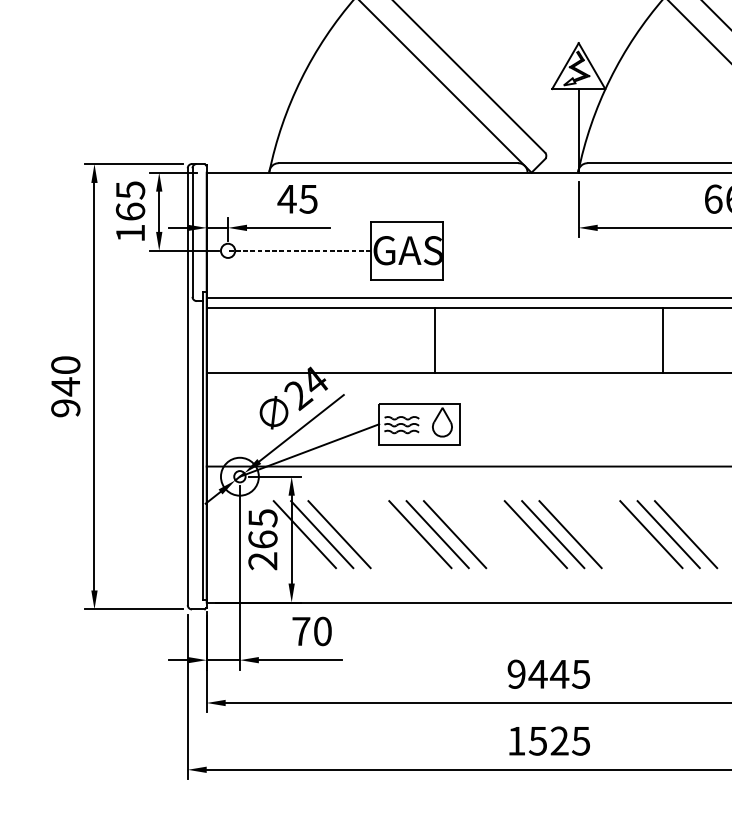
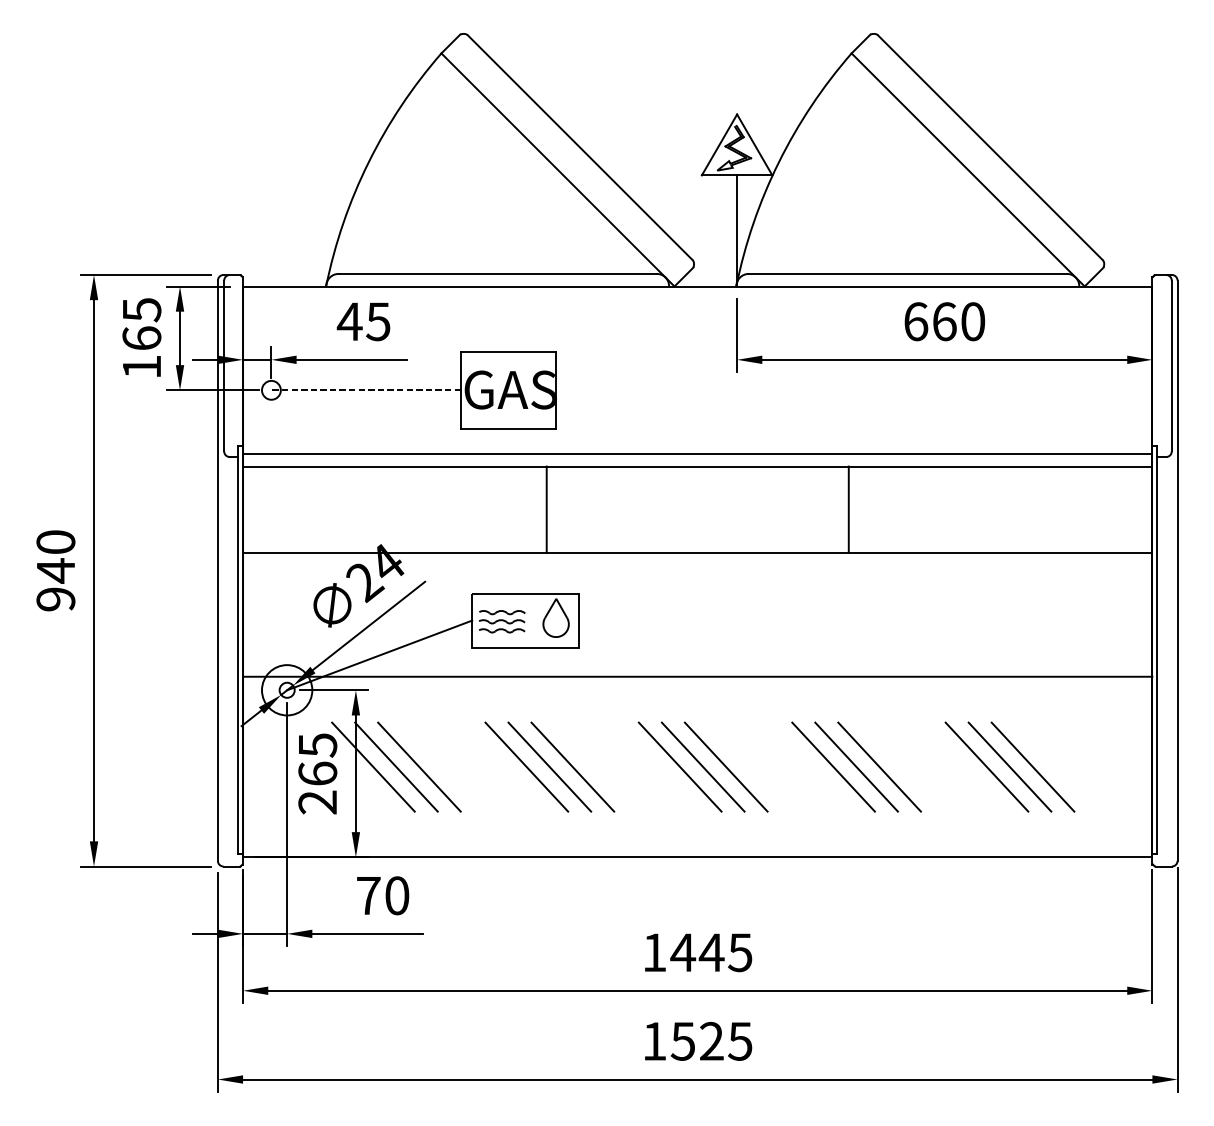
text: (516, 674) -> (654, 952), 9445 -> 1445

